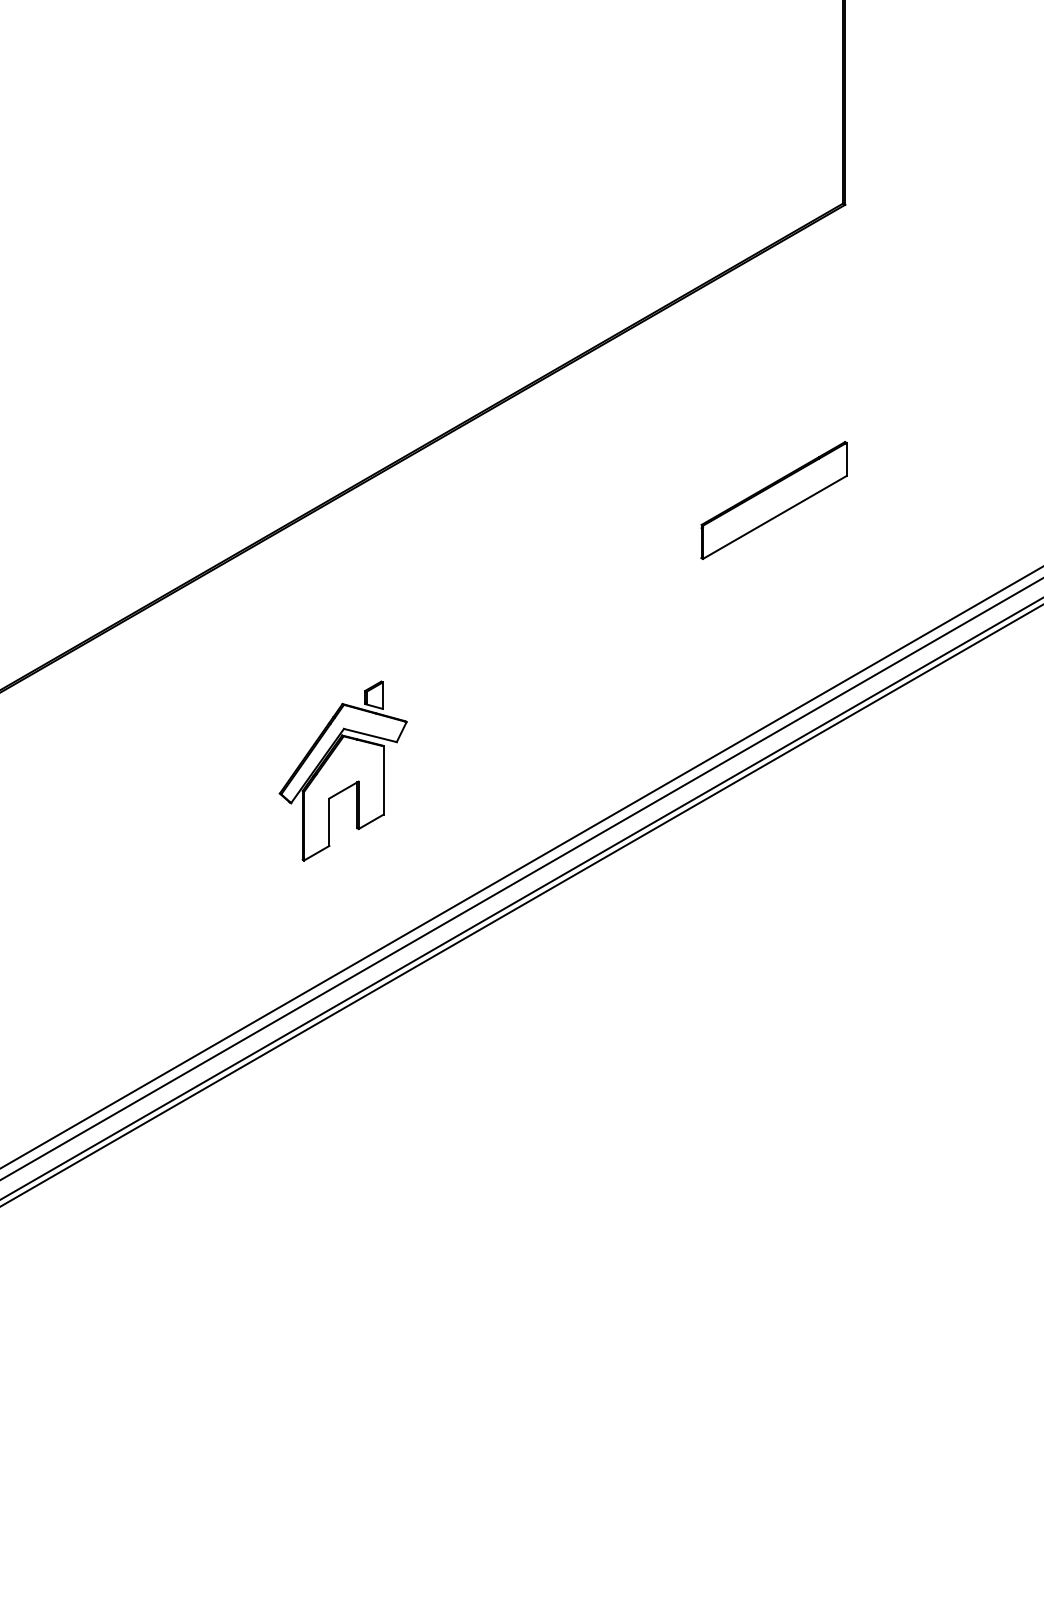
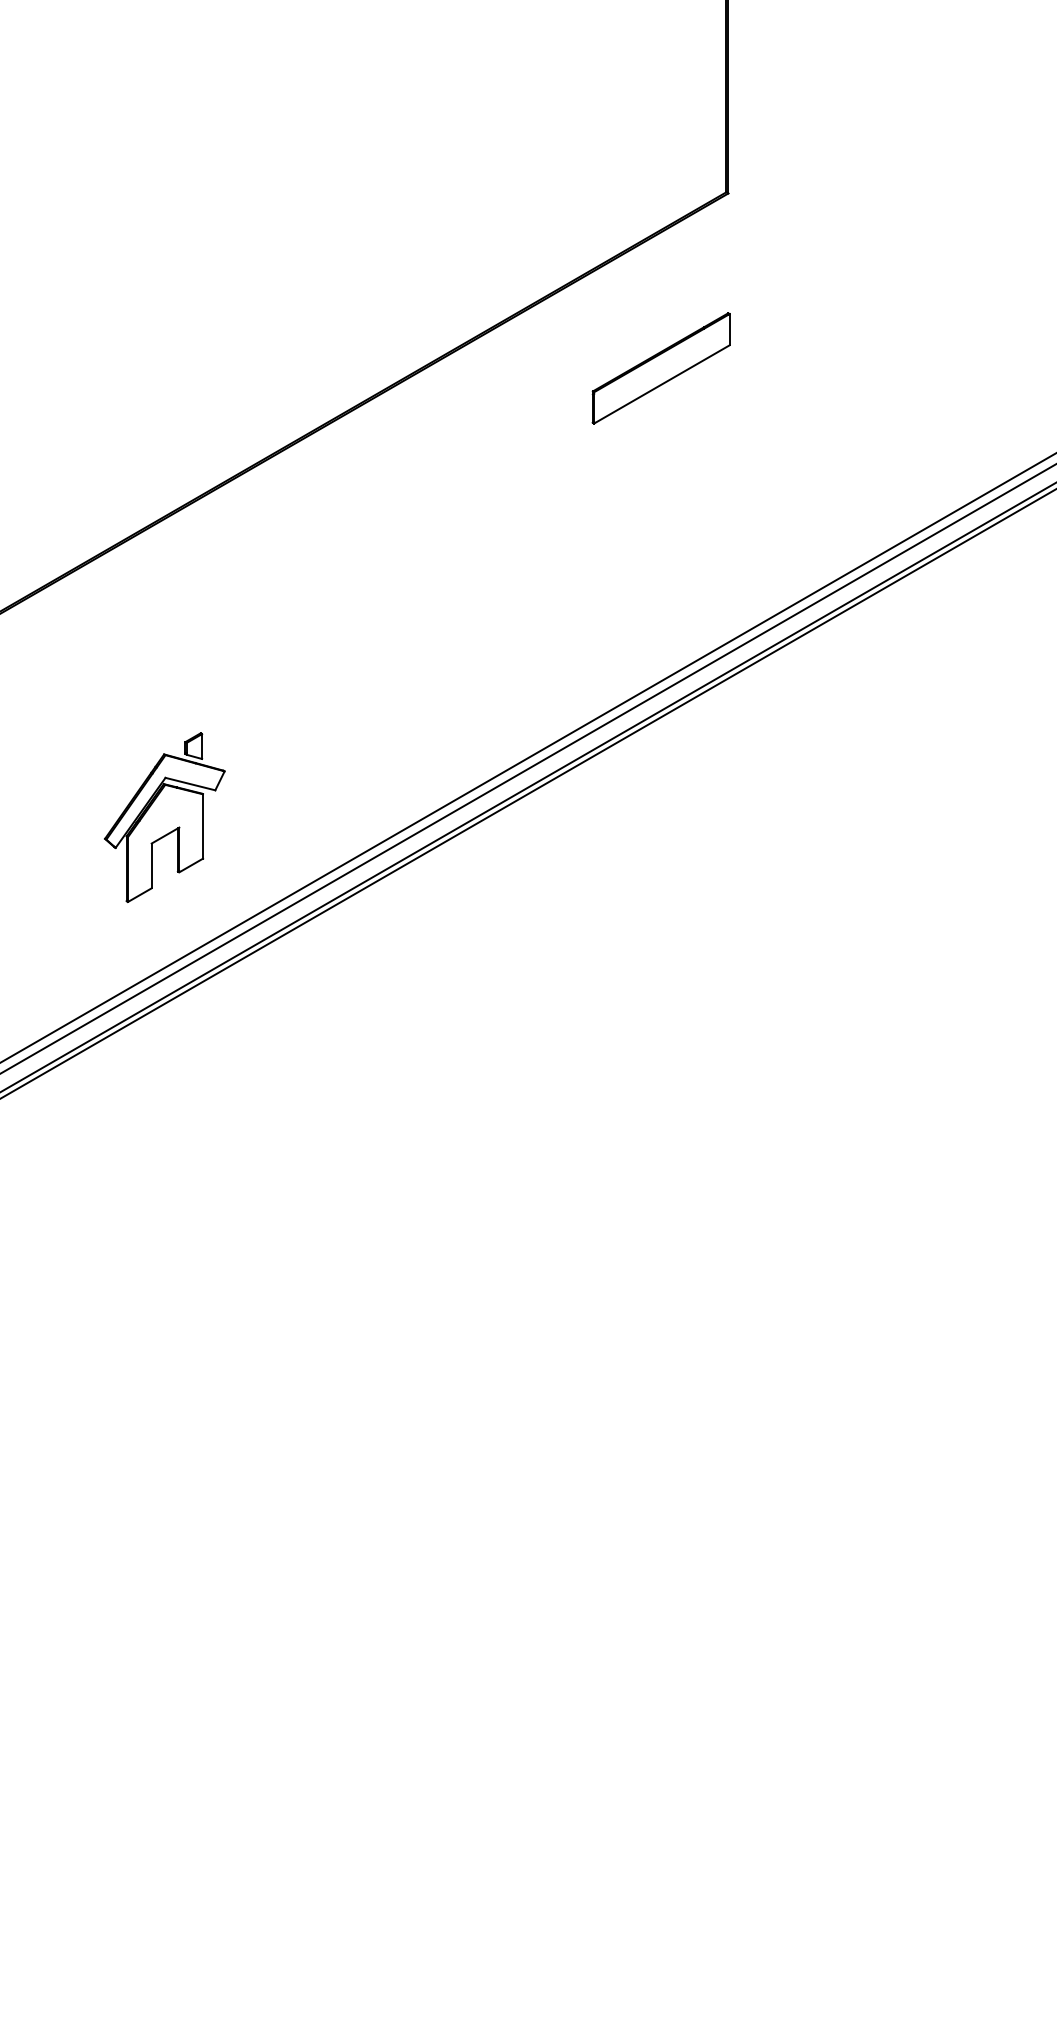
part: (773, 500) -> (660, 368), moved
part: (342, 770) -> (164, 817), moved

